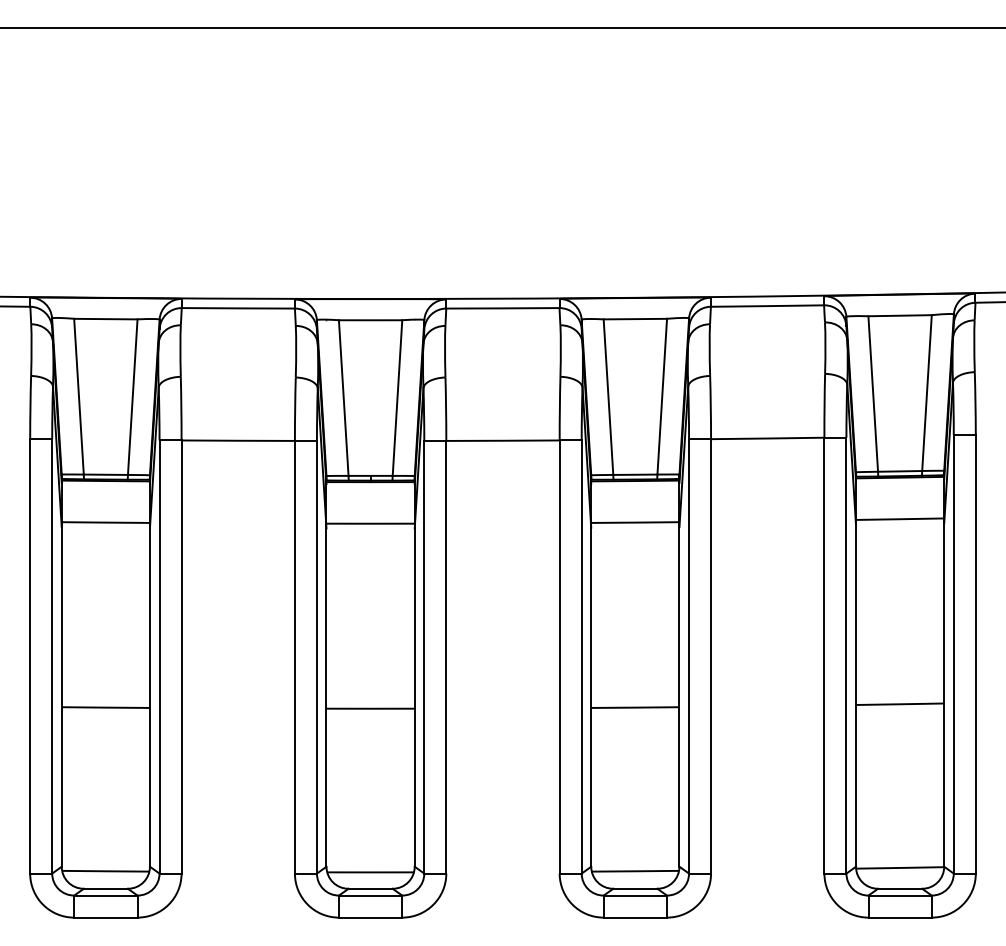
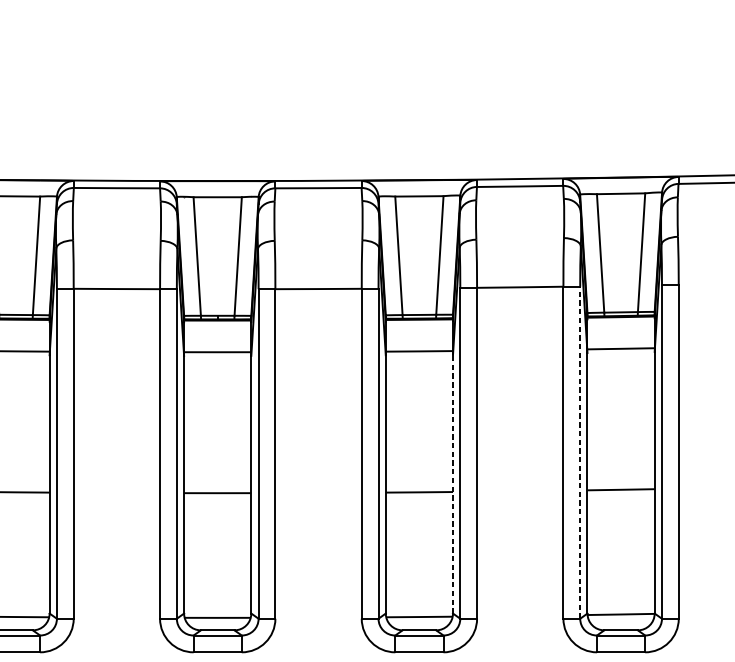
line: (846, 655) -> (580, 452), solid -> dashed
line: (679, 696) -> (453, 483), solid -> dashed

